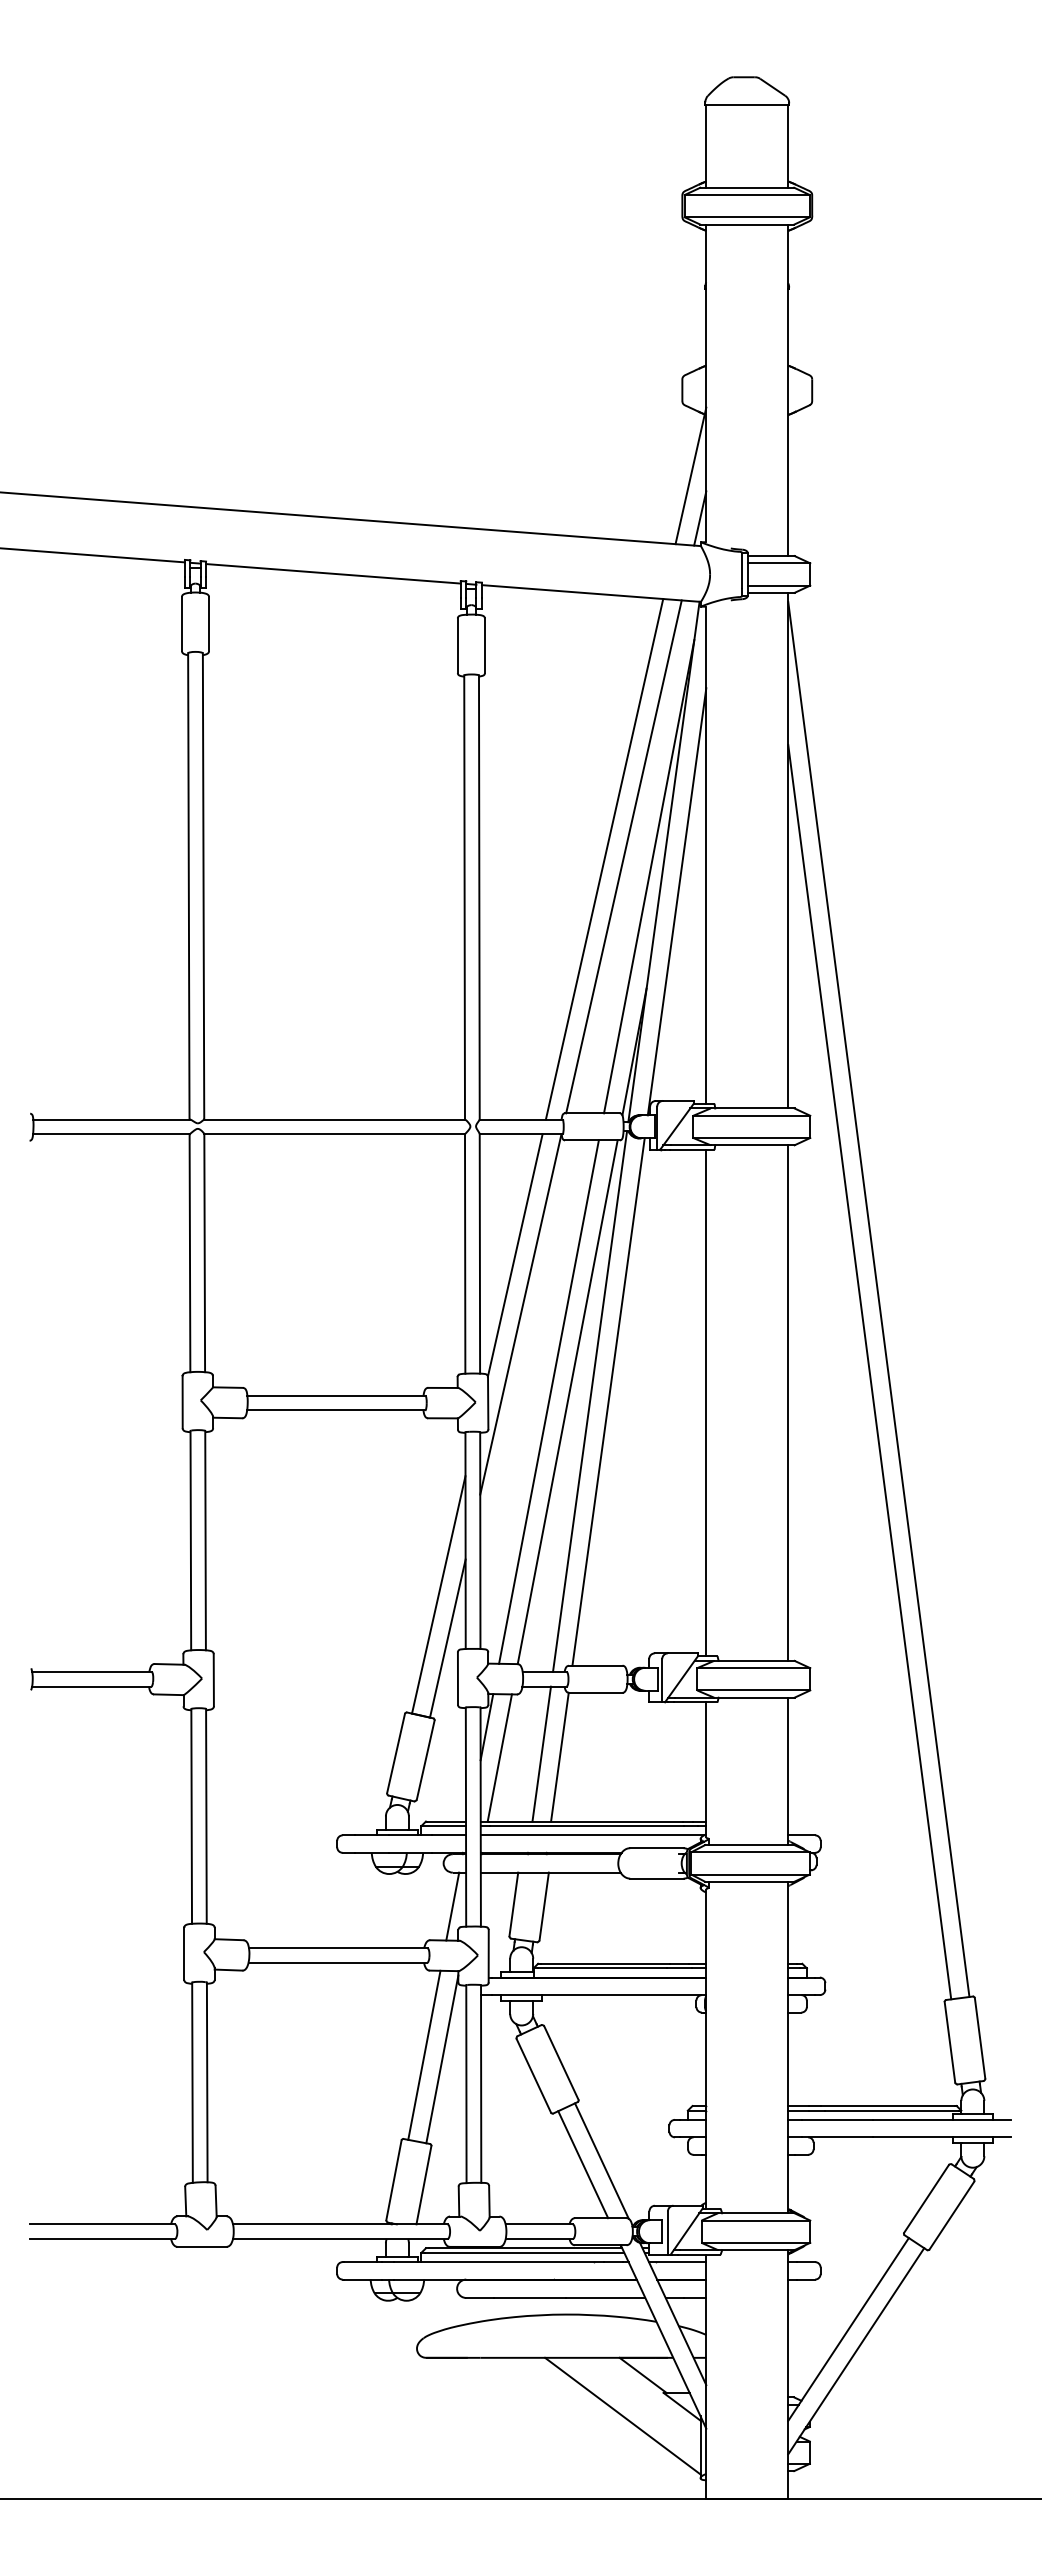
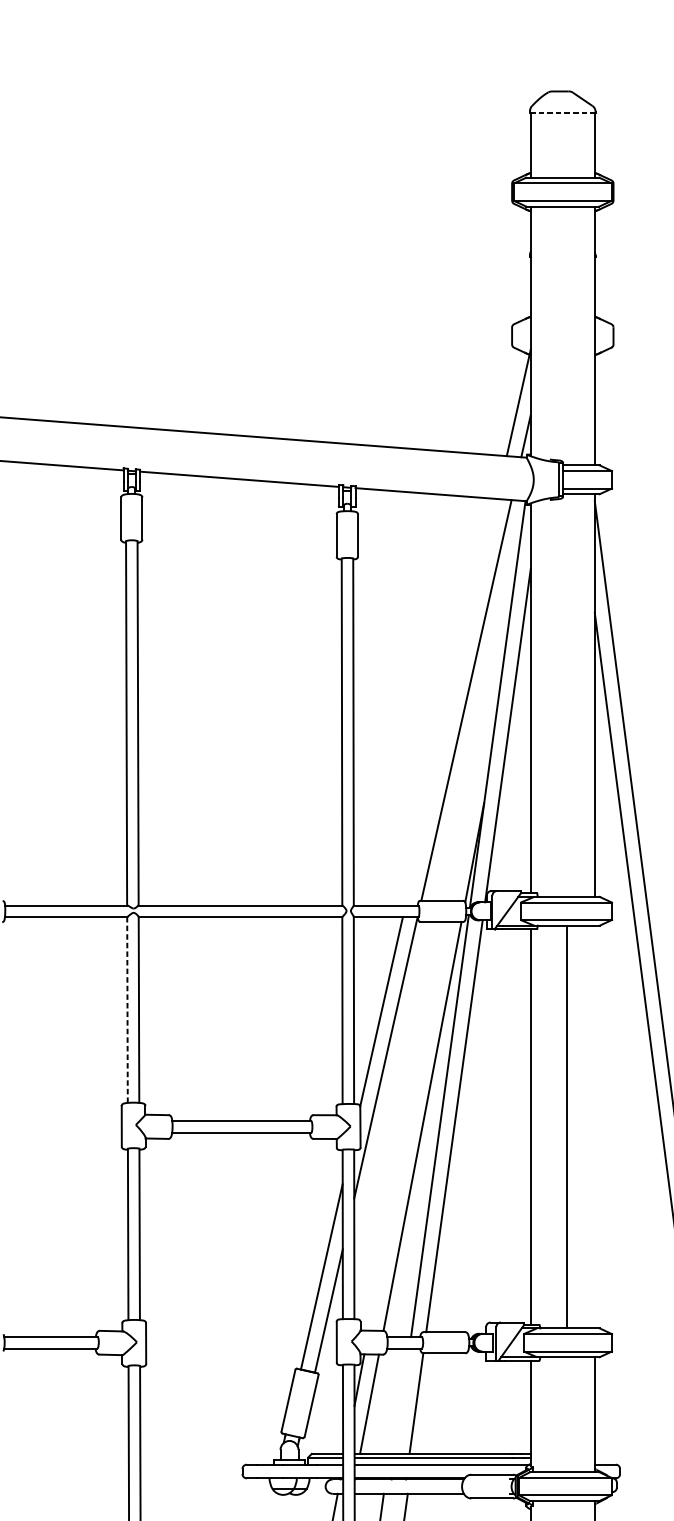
line: (747, 104) -> (562, 112), solid -> dashed
line: (604, 859) -> (451, 702), removed
line: (649, 876) -> (486, 715), removed
line: (189, 1253) -> (127, 1010), solid -> dashed
line: (548, 1401) -> (407, 1125), removed
line: (788, 1402) -> (566, 1126), moved
line: (541, 1753) -> (402, 1400), removed

